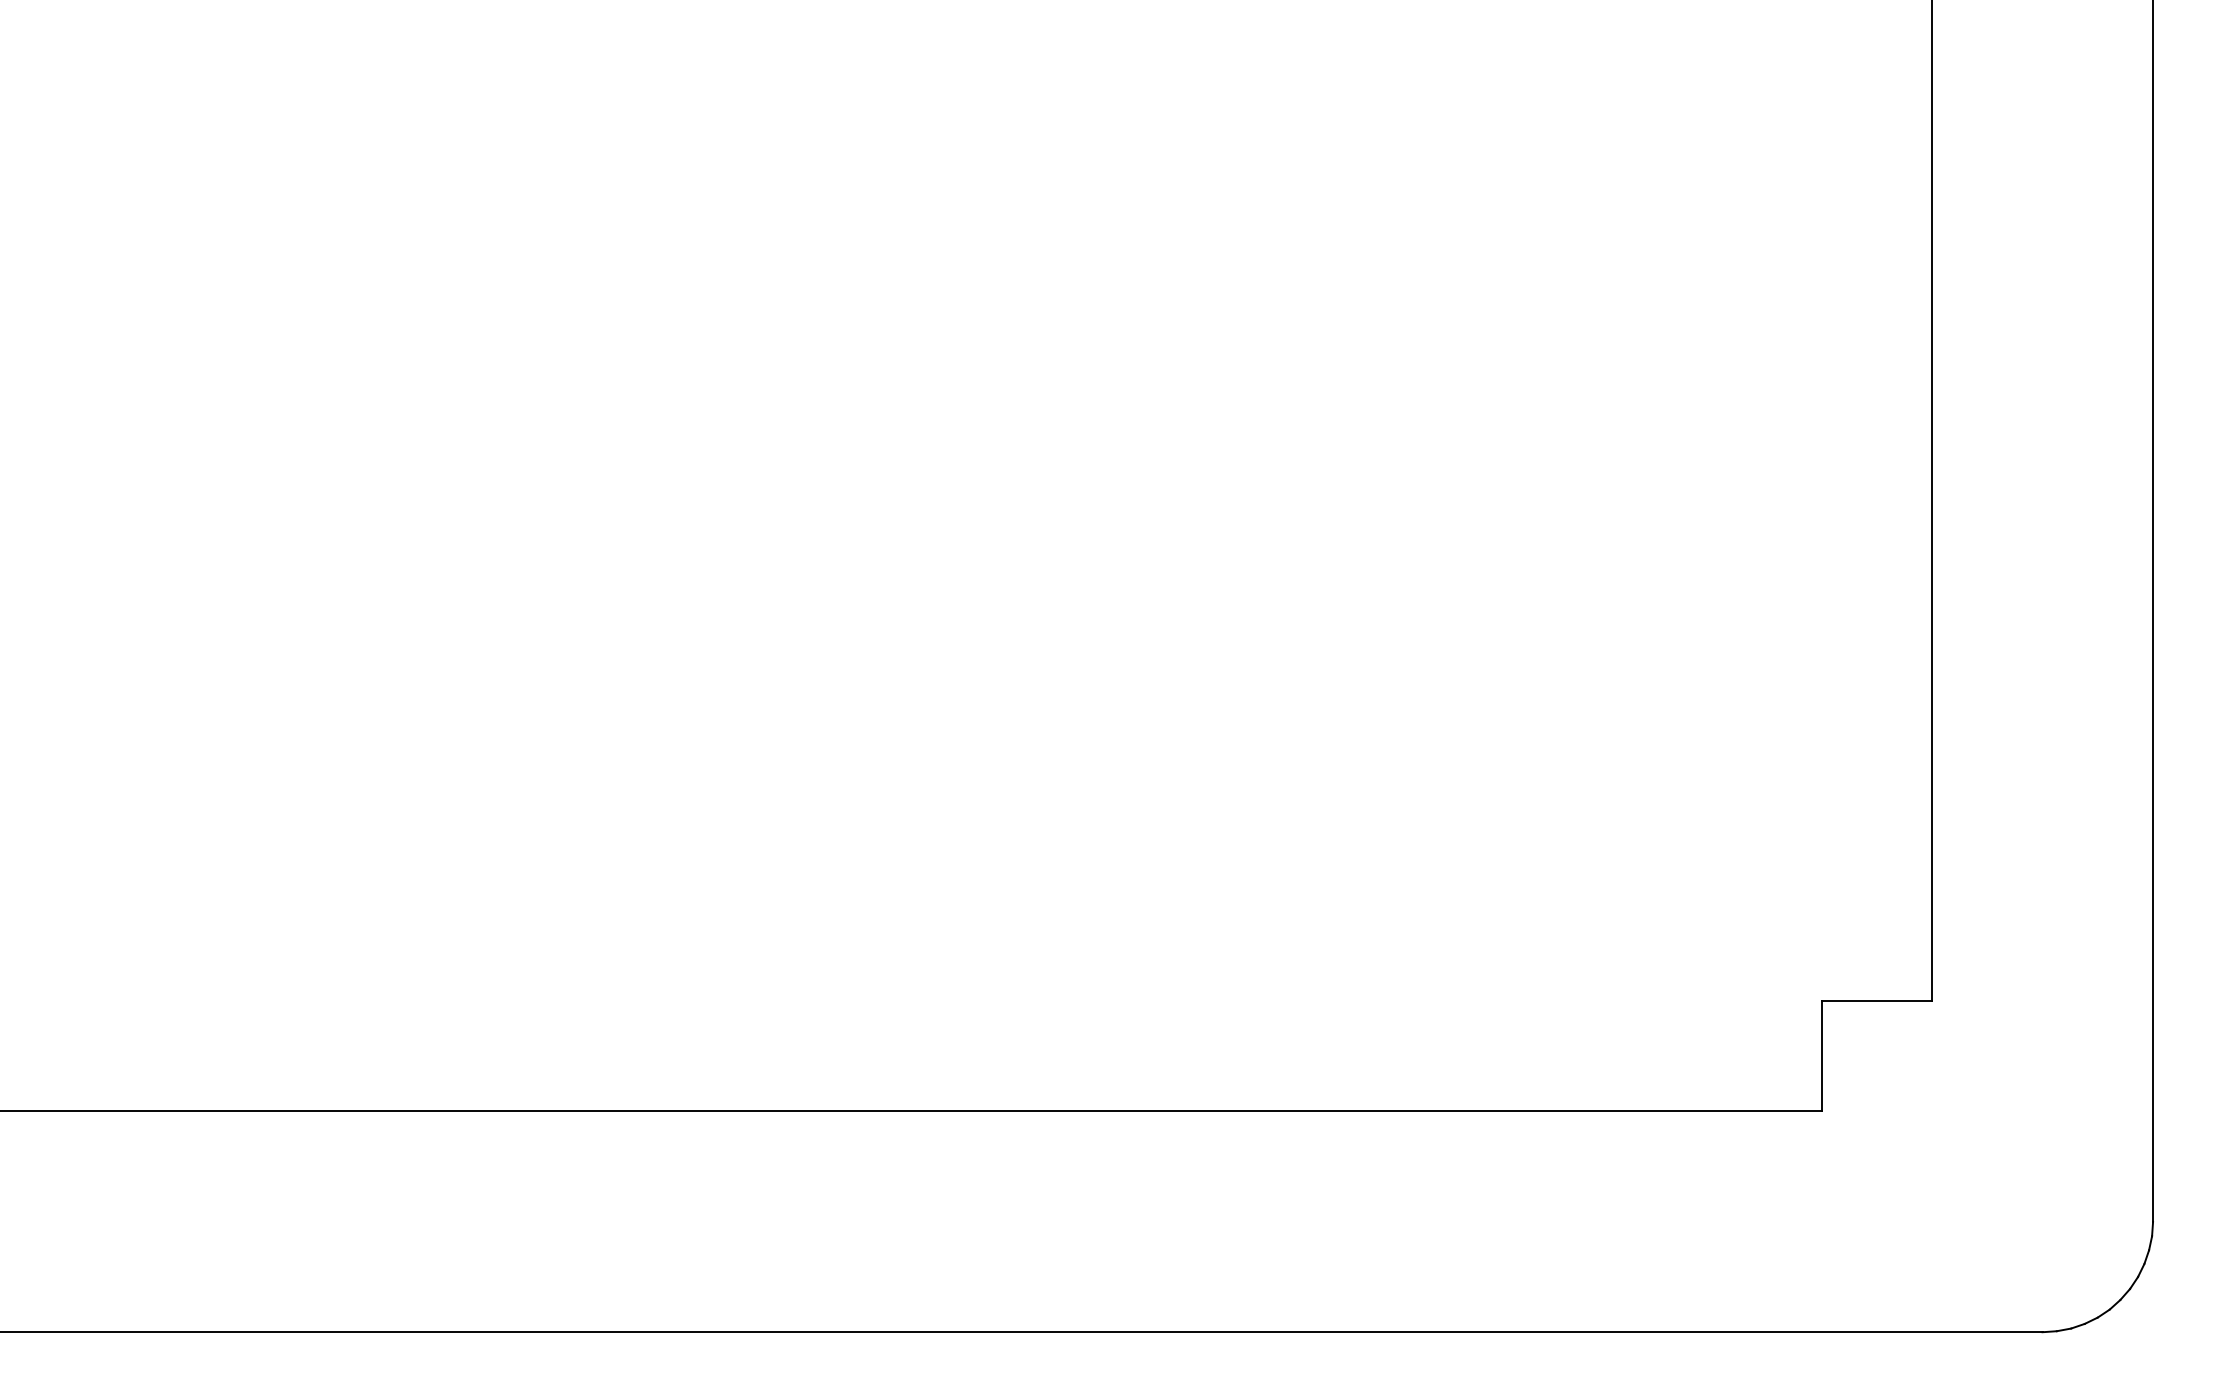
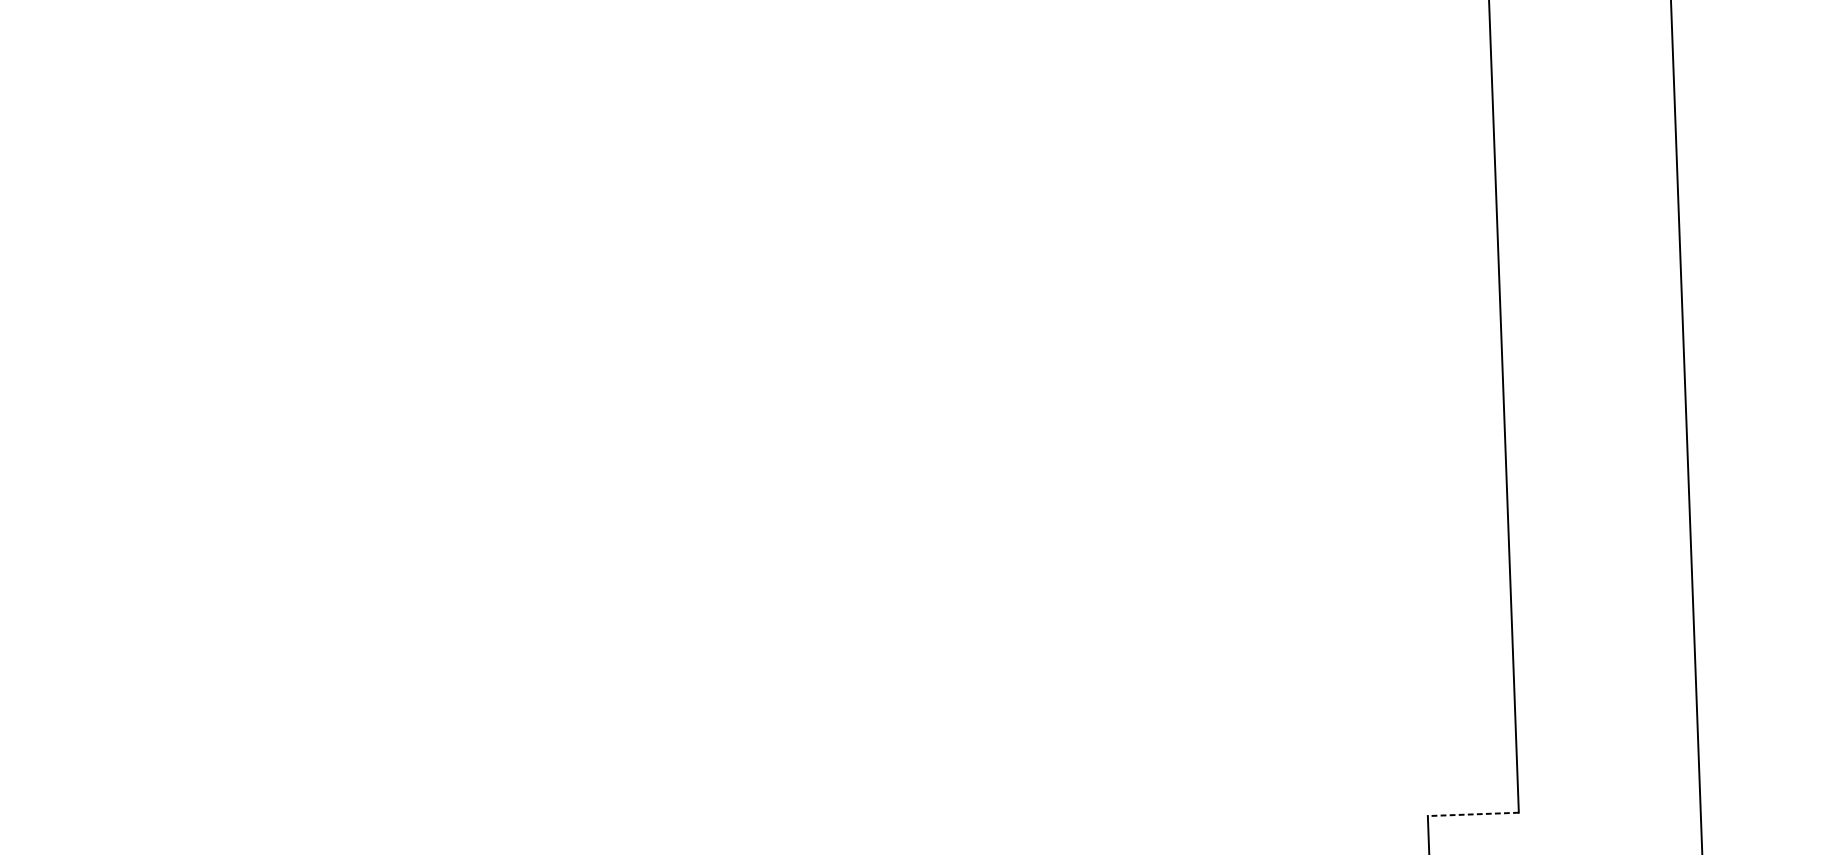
line: (1876, 1001) -> (1472, 814), solid -> dashed

